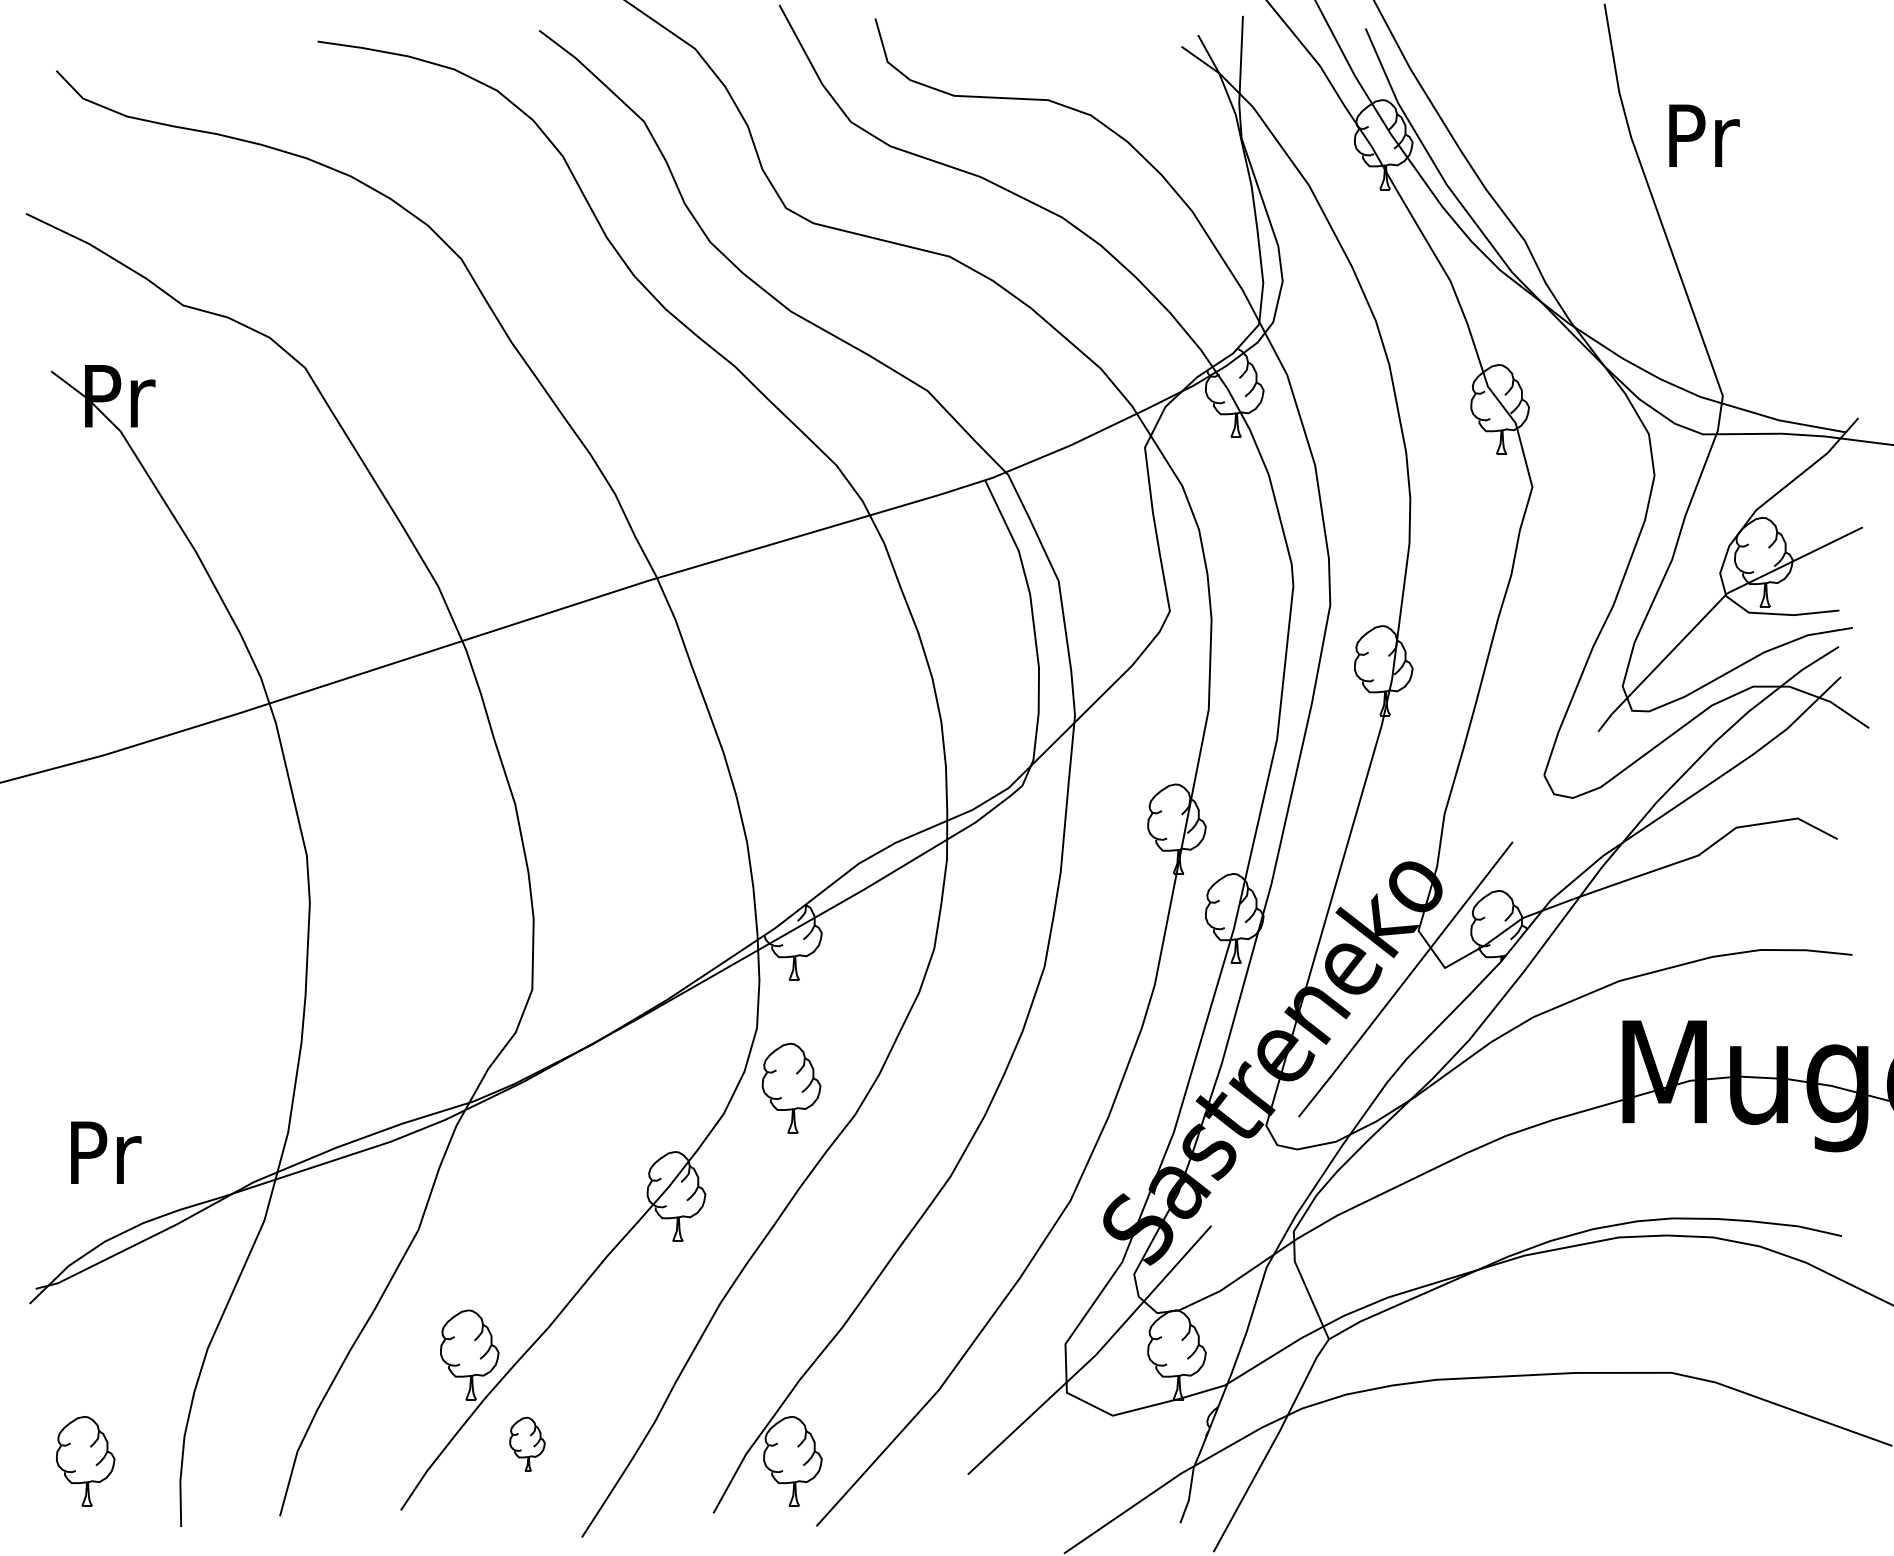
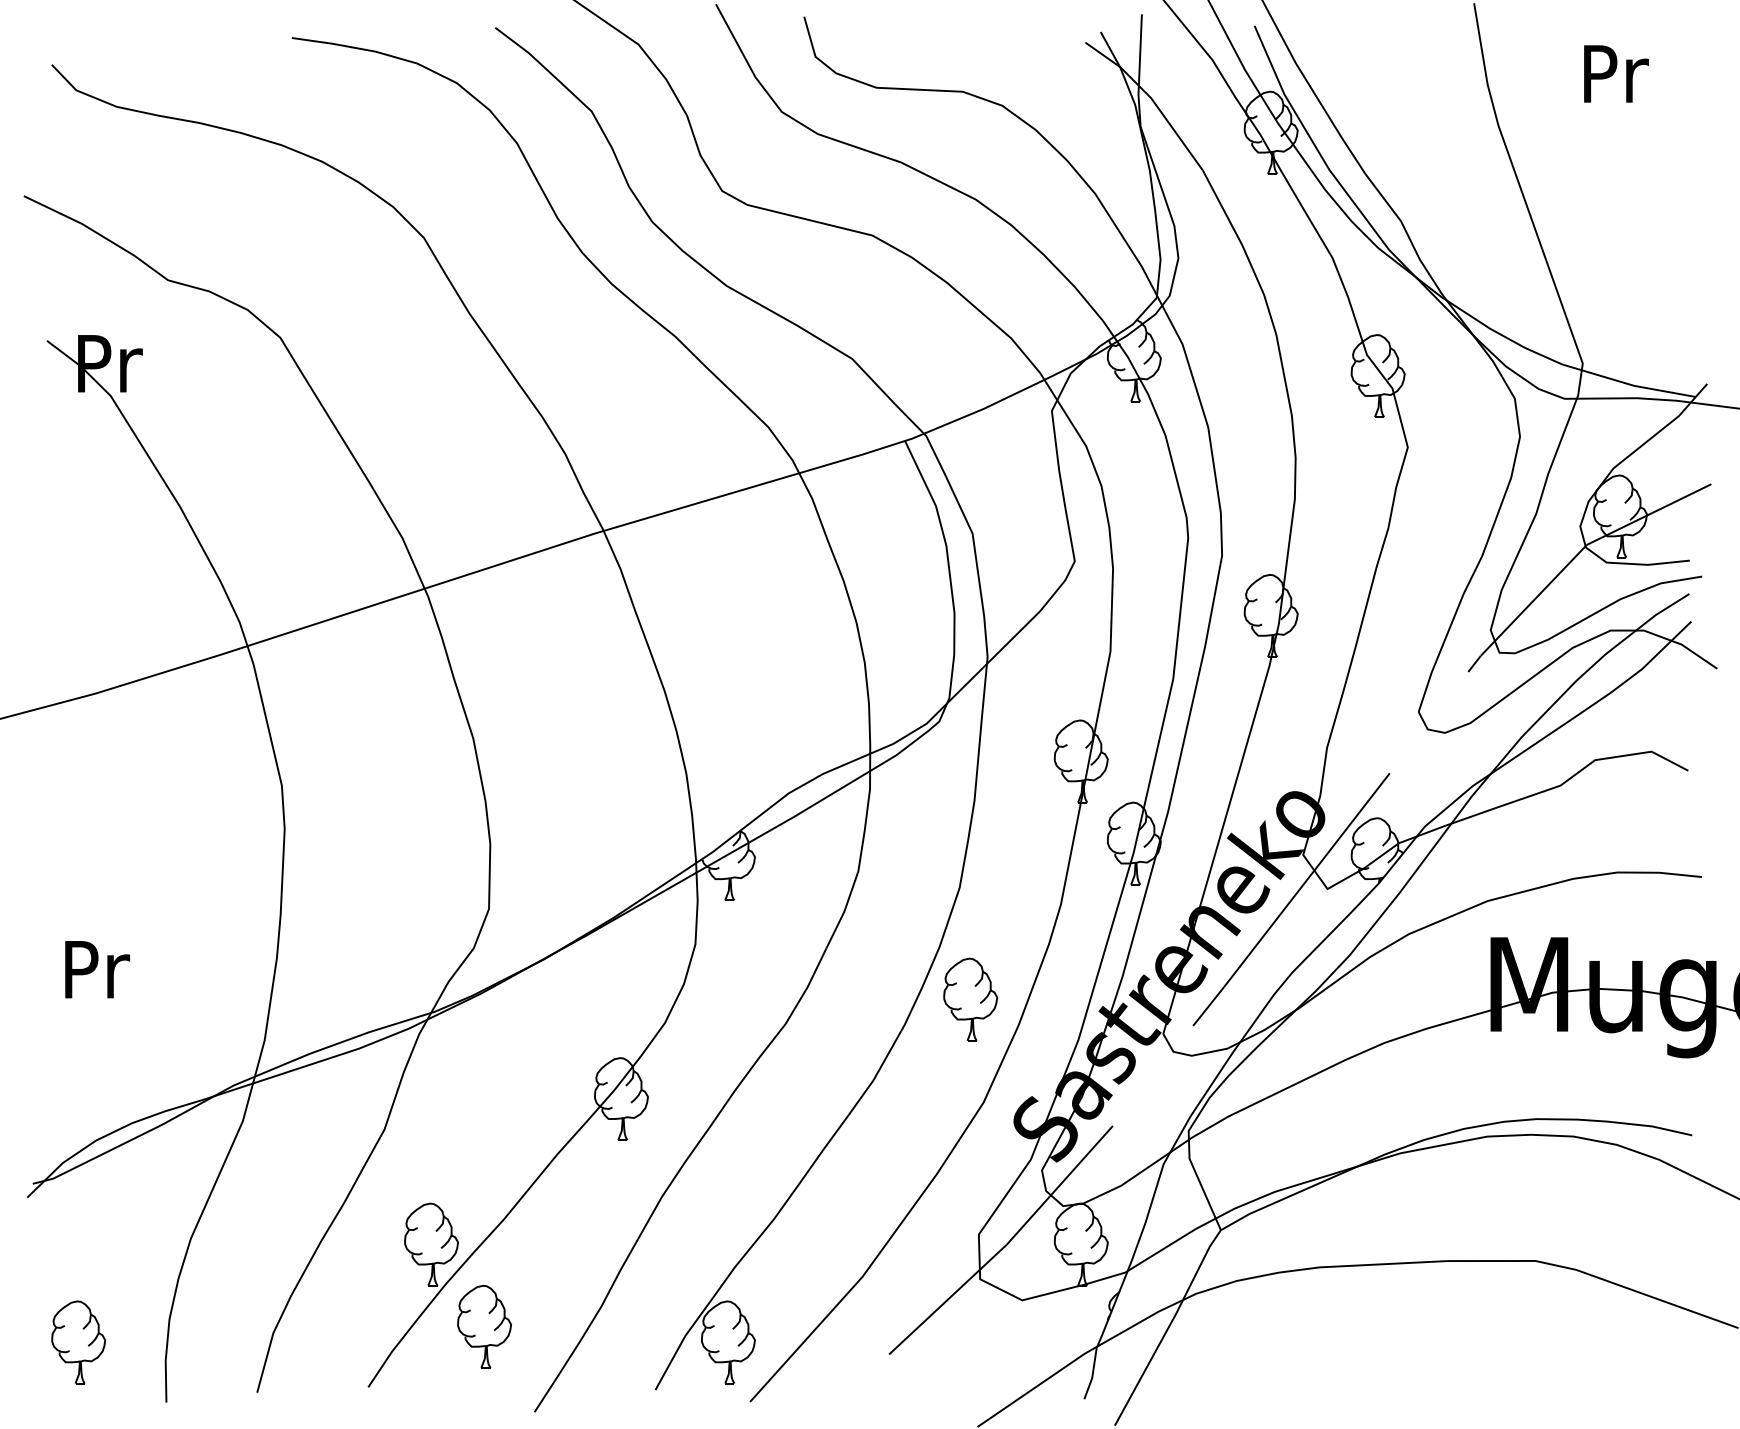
text: (1704, 135) -> (1616, 73), moved
part: (791, 1087) -> (970, 998), moved
text: (106, 1152) -> (97, 969), moved
part: (527, 1444) -> (484, 1326), size x1.67

